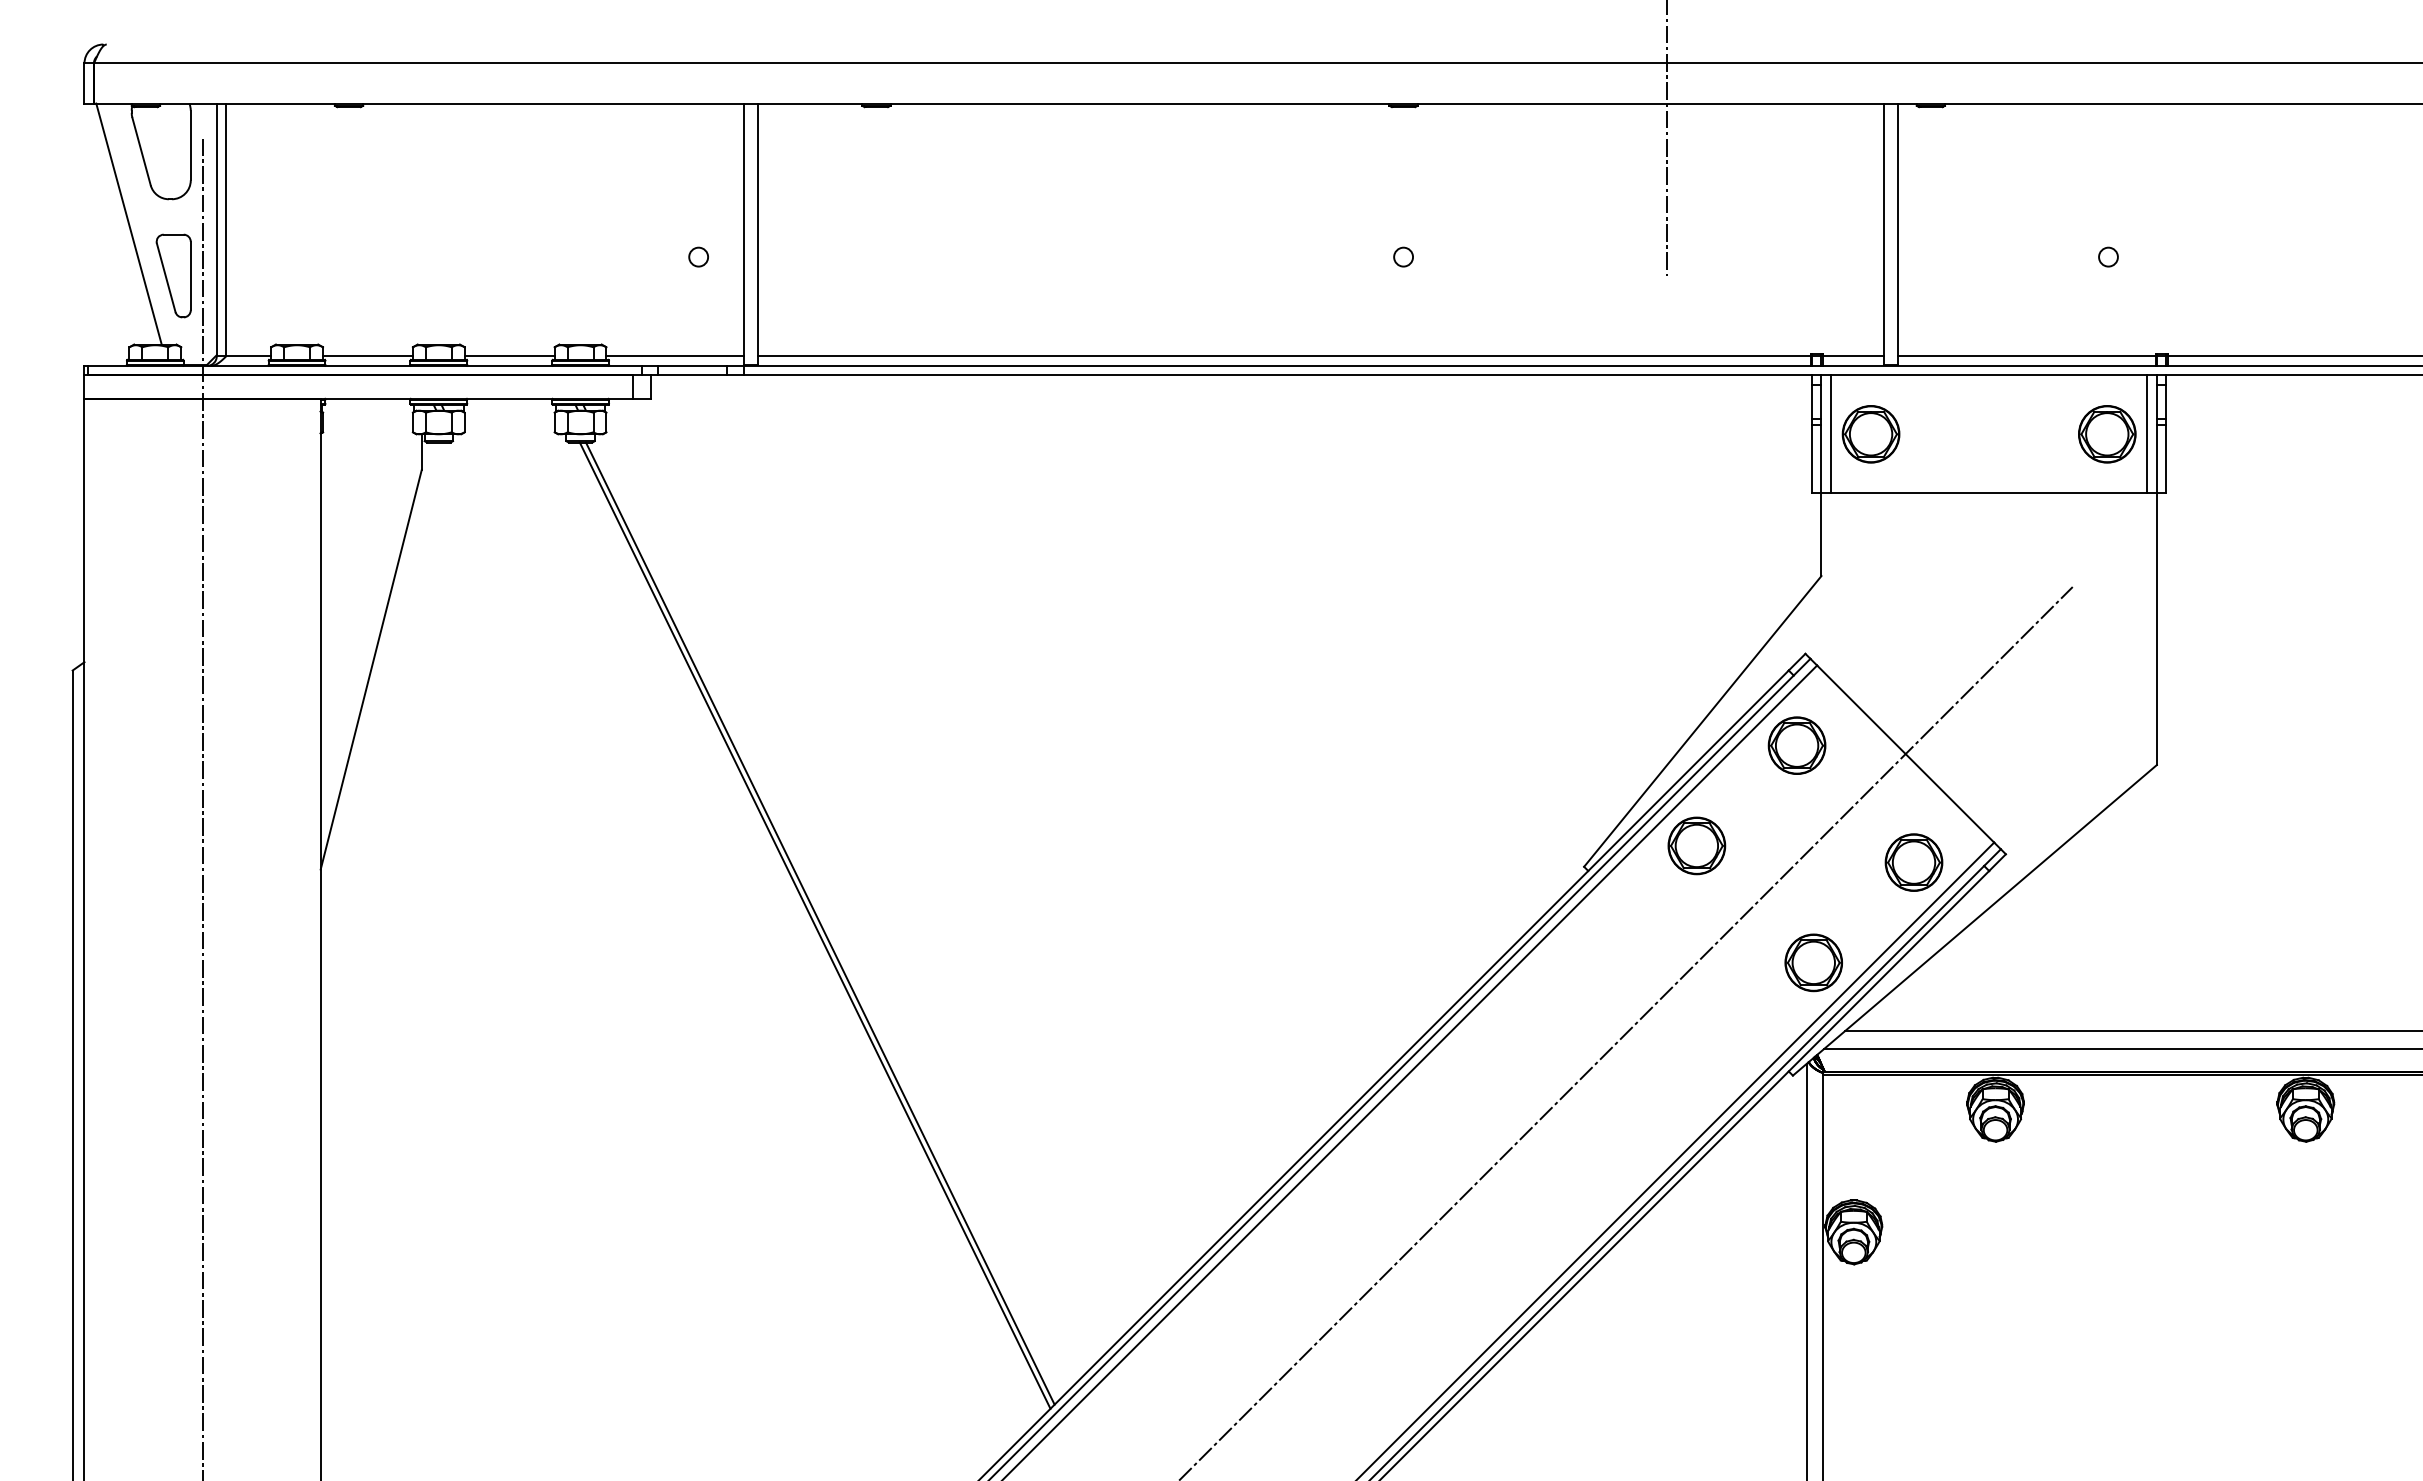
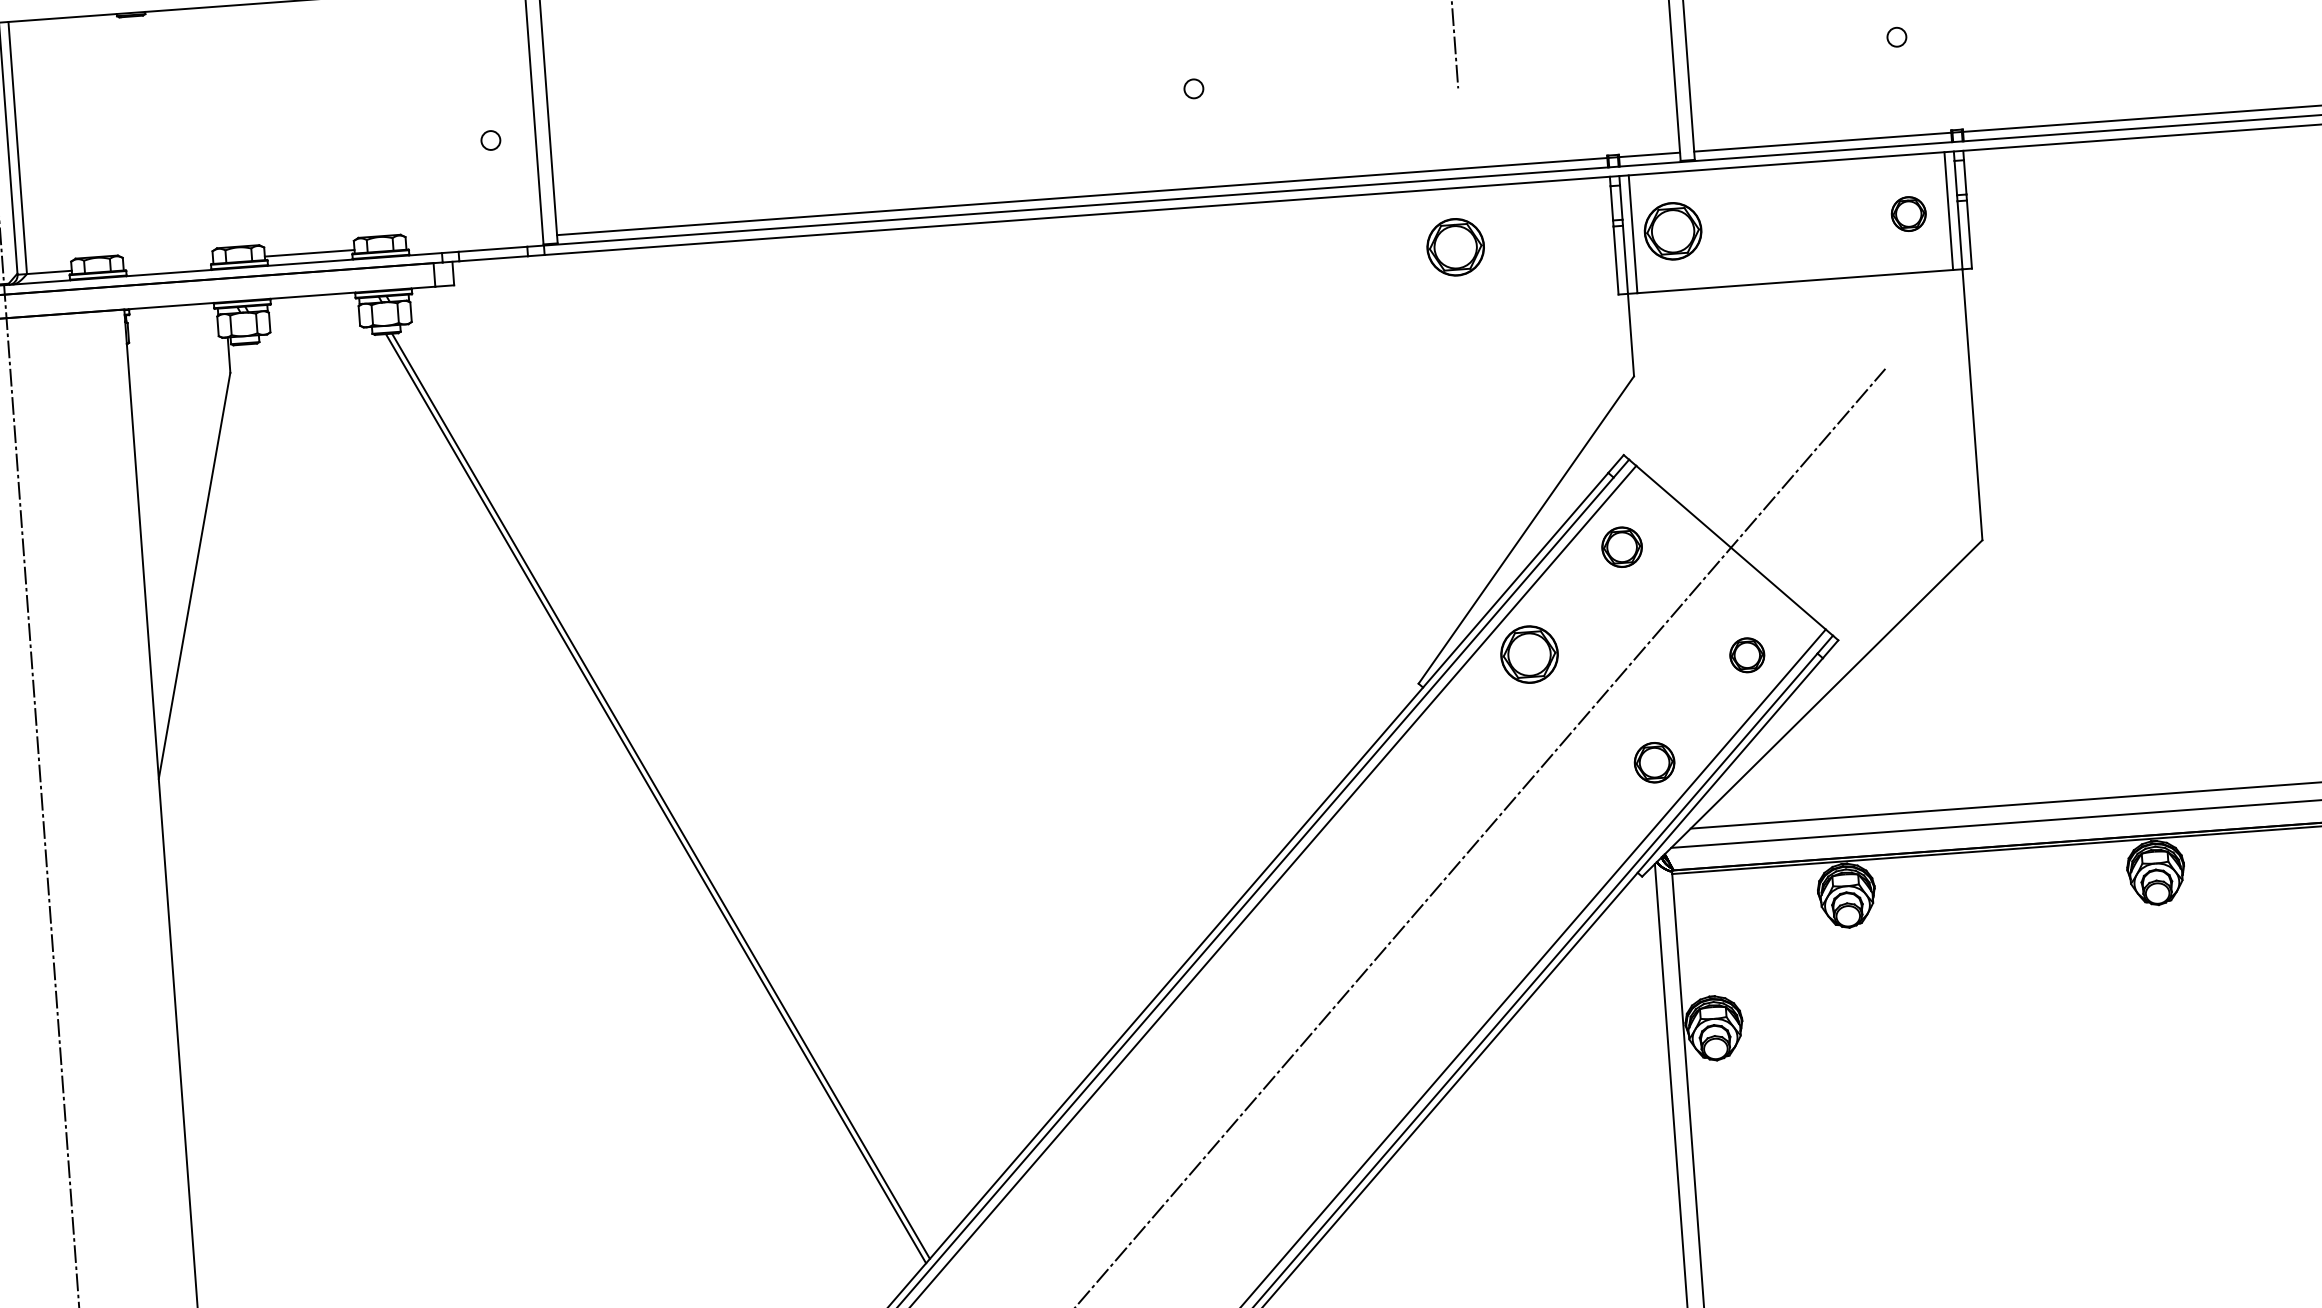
line: (367, 356) -> (167, 263), removed
line: (674, 356) -> (474, 241), removed
part: (1652, 434) -> (1455, 247), added
part: (2107, 434) -> (1908, 214), size x0.6
part: (1796, 745) -> (1621, 547), size x0.7
part: (1913, 862) -> (1746, 655), size x0.6
part: (1813, 962) -> (1654, 762), size x0.7

